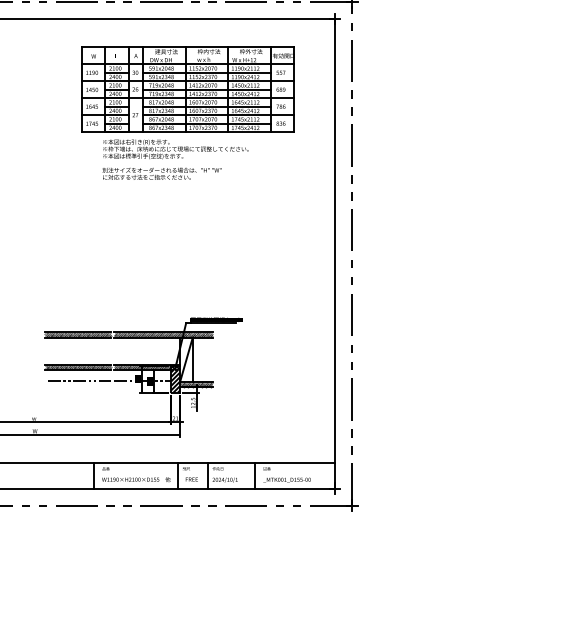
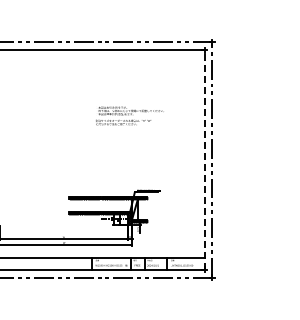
part: (187, 111) -> (135, 93), removed
line: (335, 252) -> (204, 159), solid -> dashed
line: (78, 381) -> (84, 219), removed

